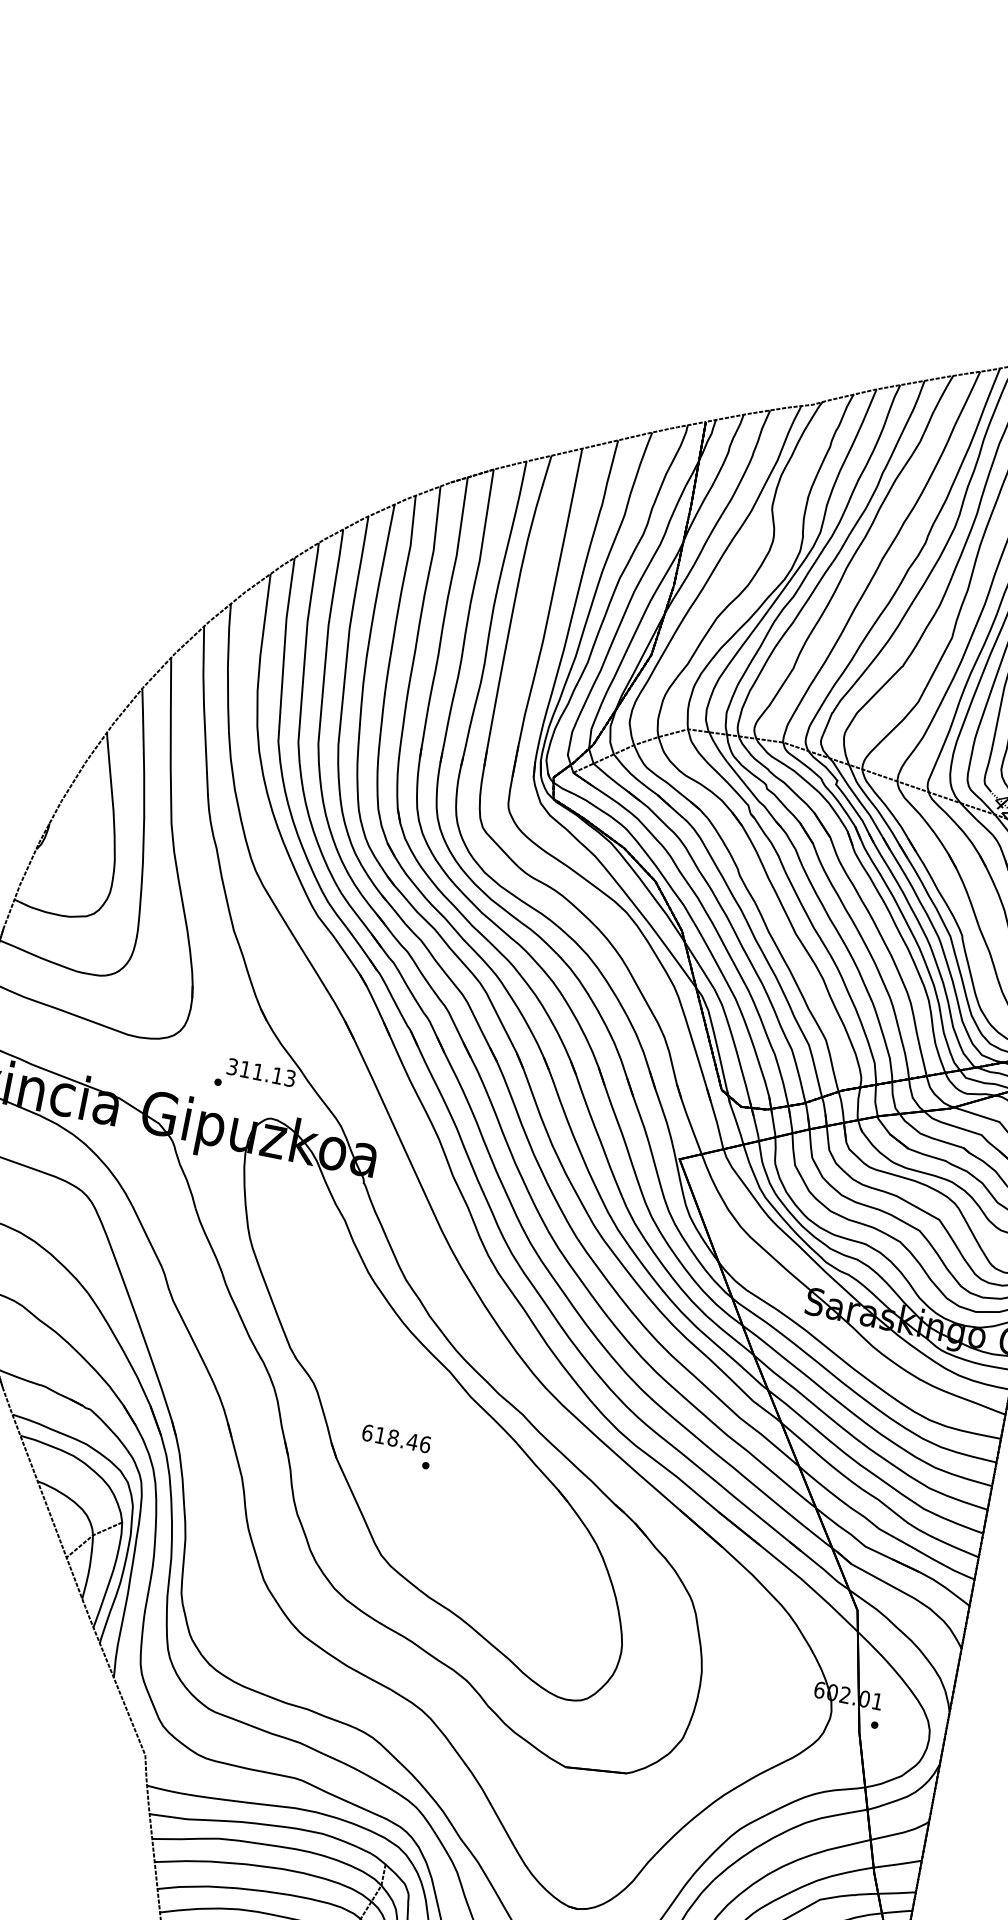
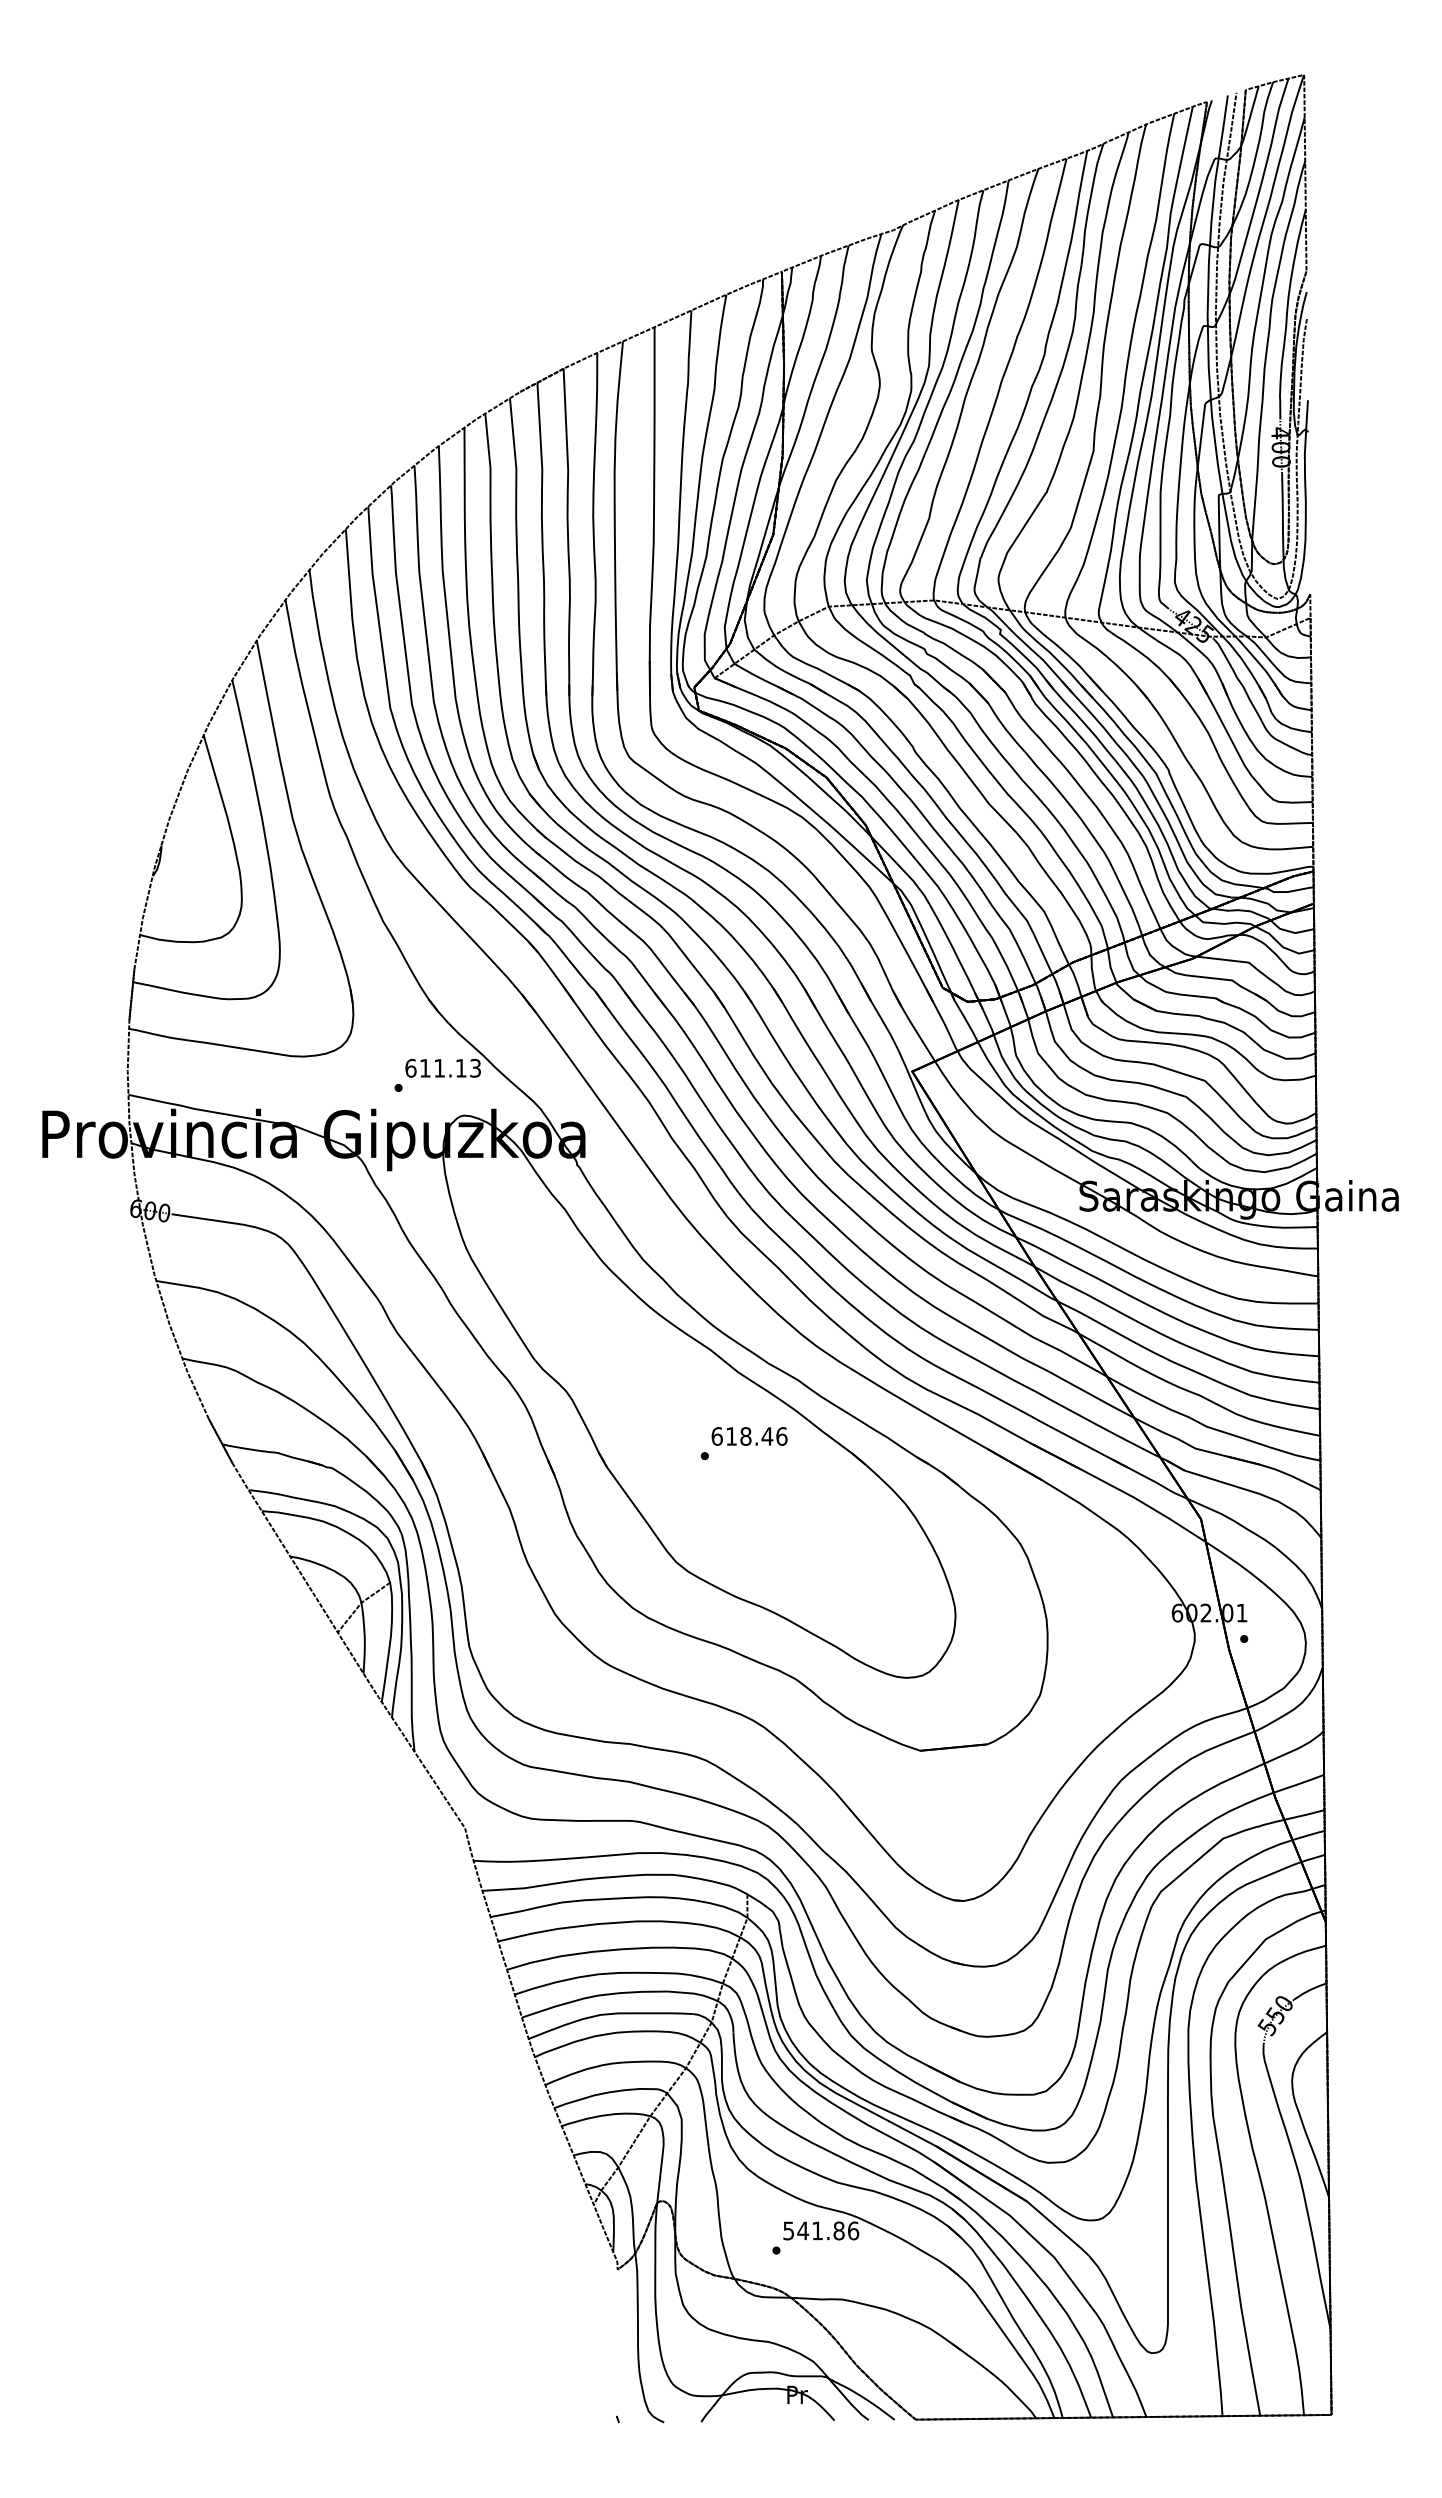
text: (232, 1066) -> (410, 1067), 311.13 -> 611.13
text: (396, 1438) -> (749, 1436), moved

